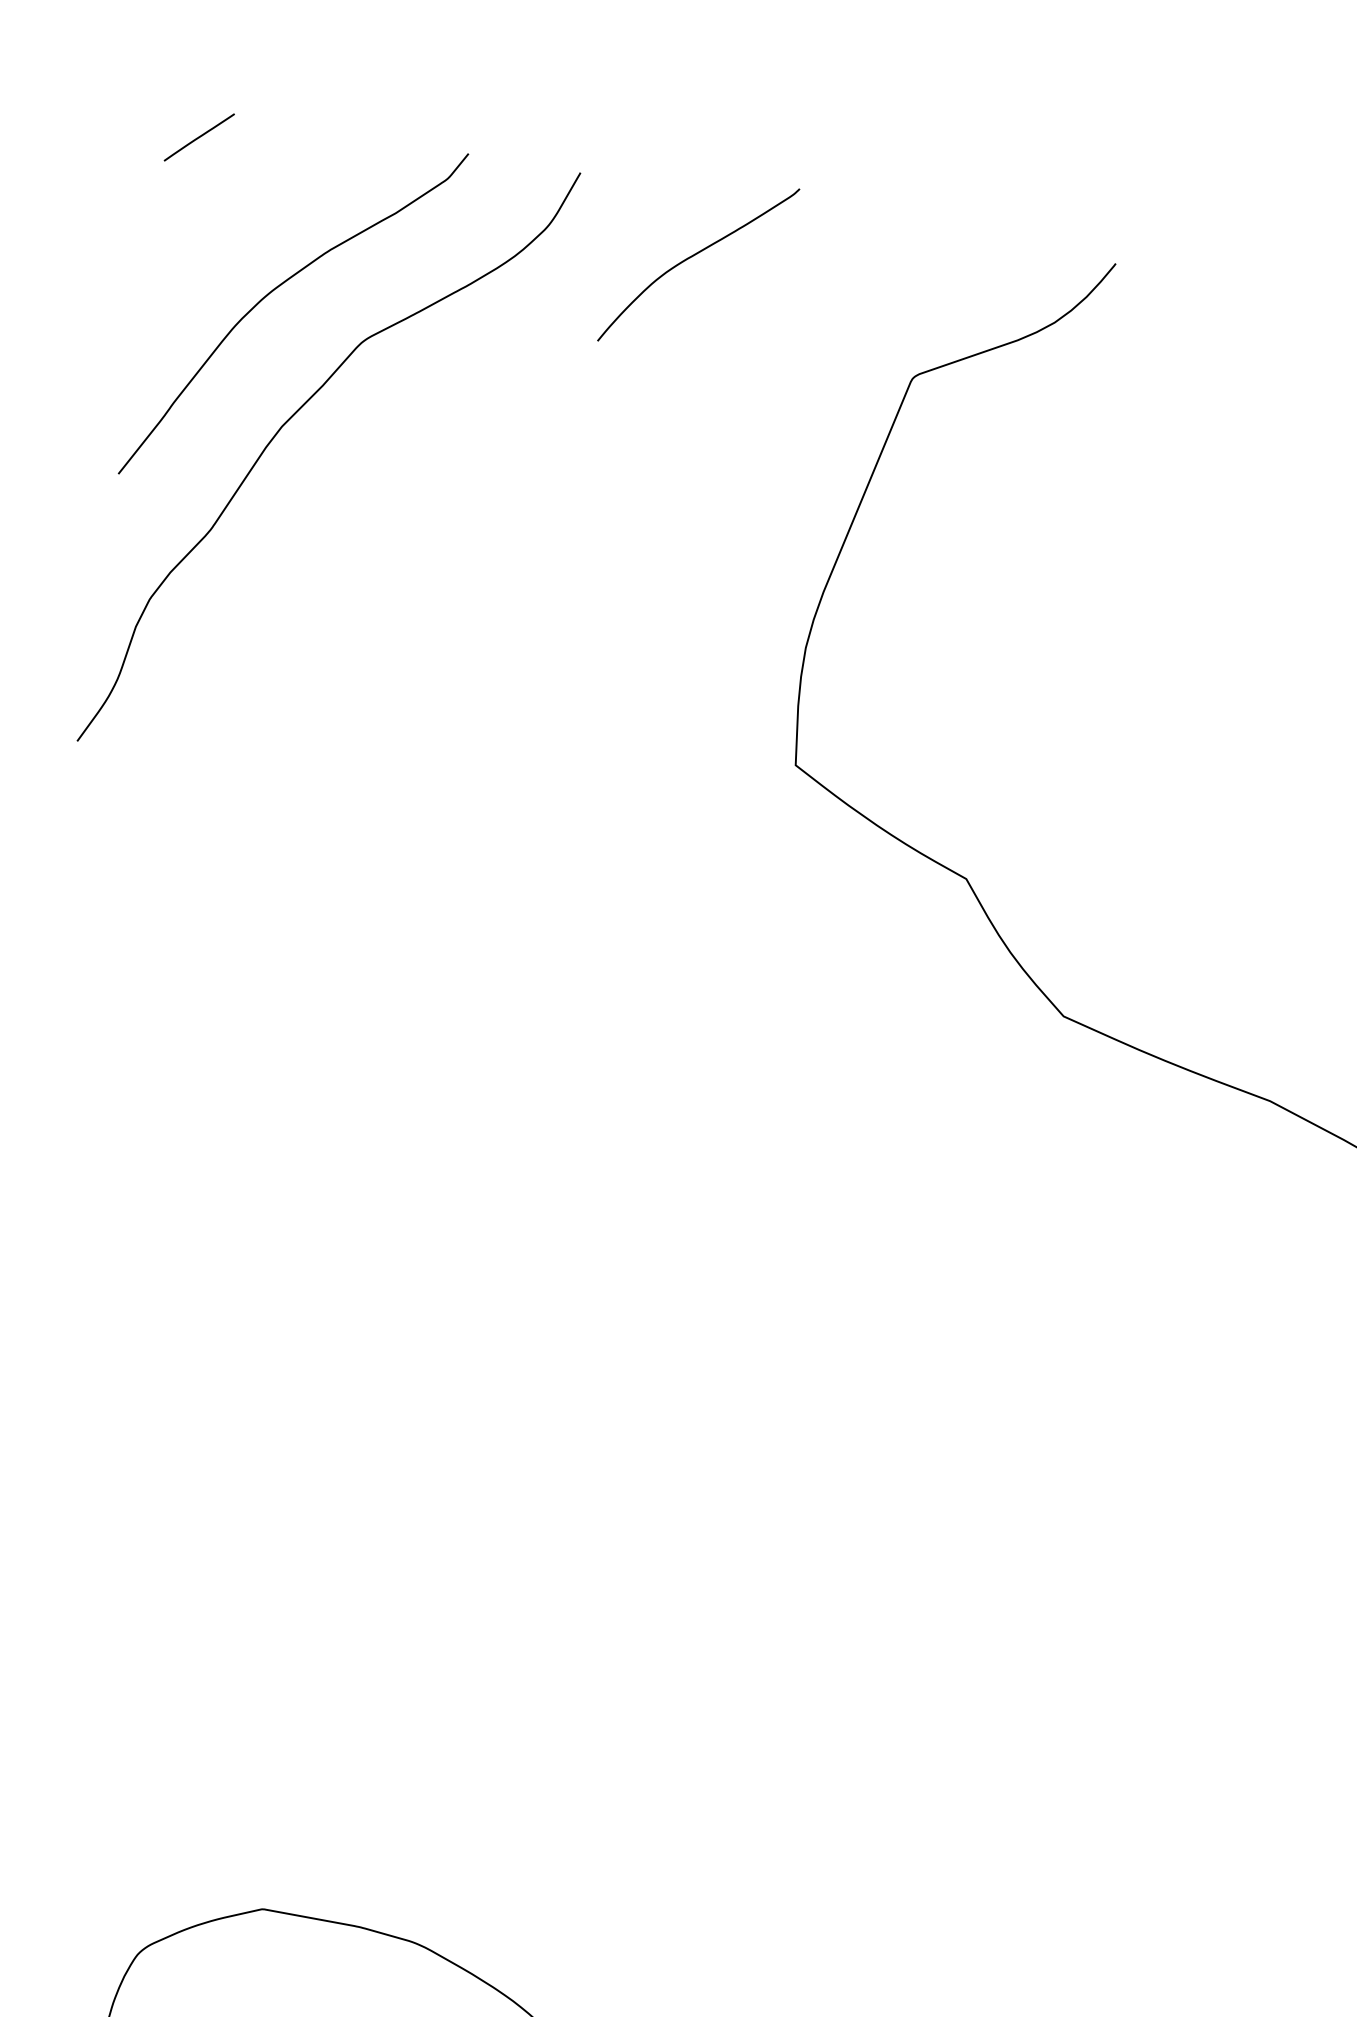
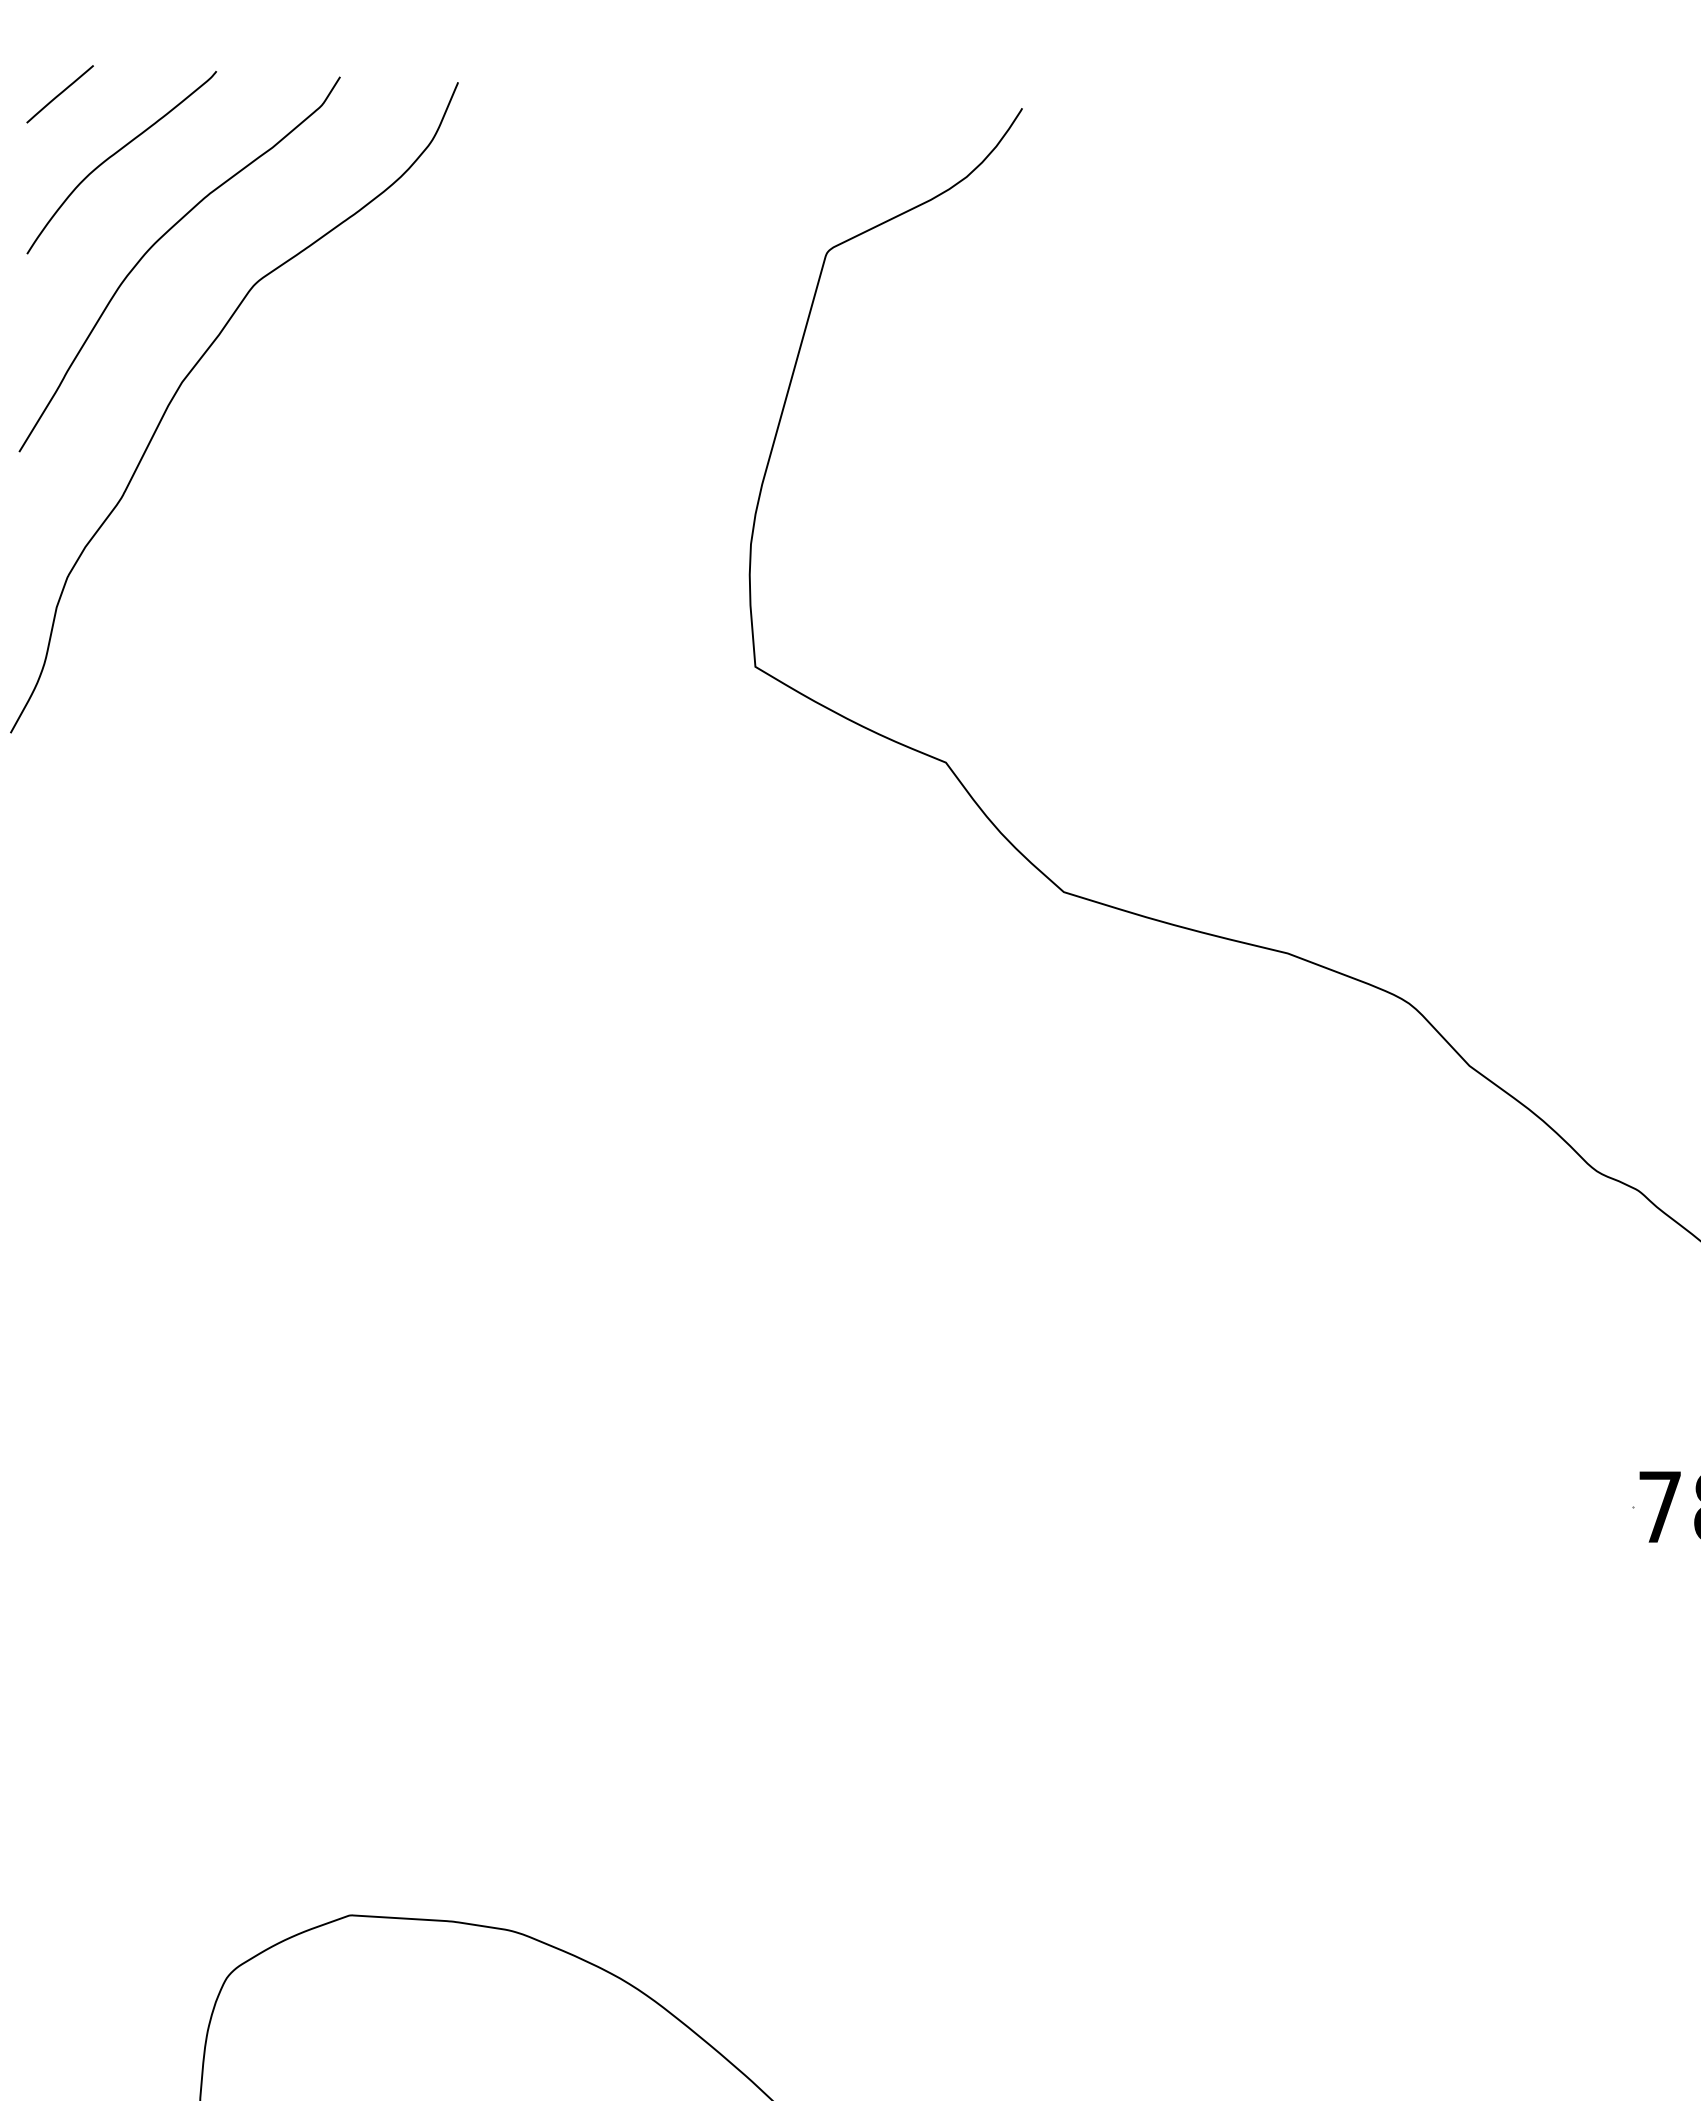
curve: (692, 257) -> (114, 155), moved

